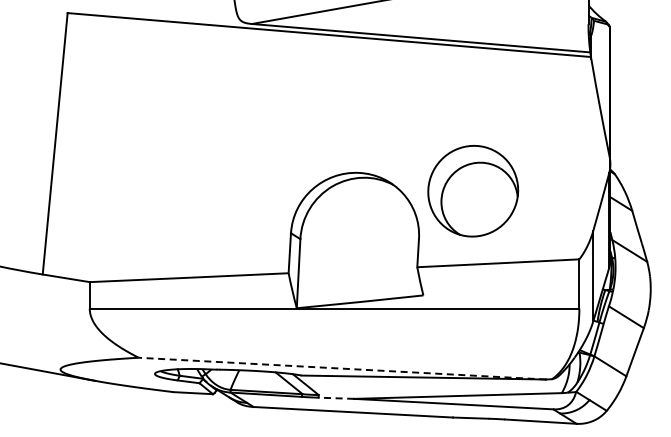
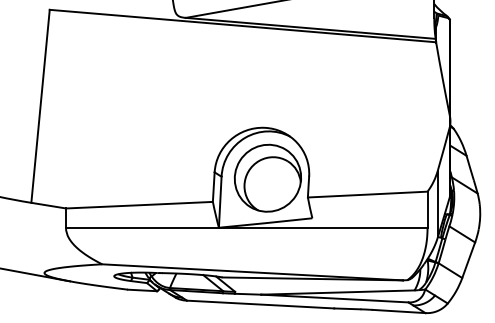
part: (473, 191) -> (268, 178), moved
line: (341, 368) -> (251, 272), dashed -> solid
line: (336, 398) -> (248, 294), dashed -> solid

